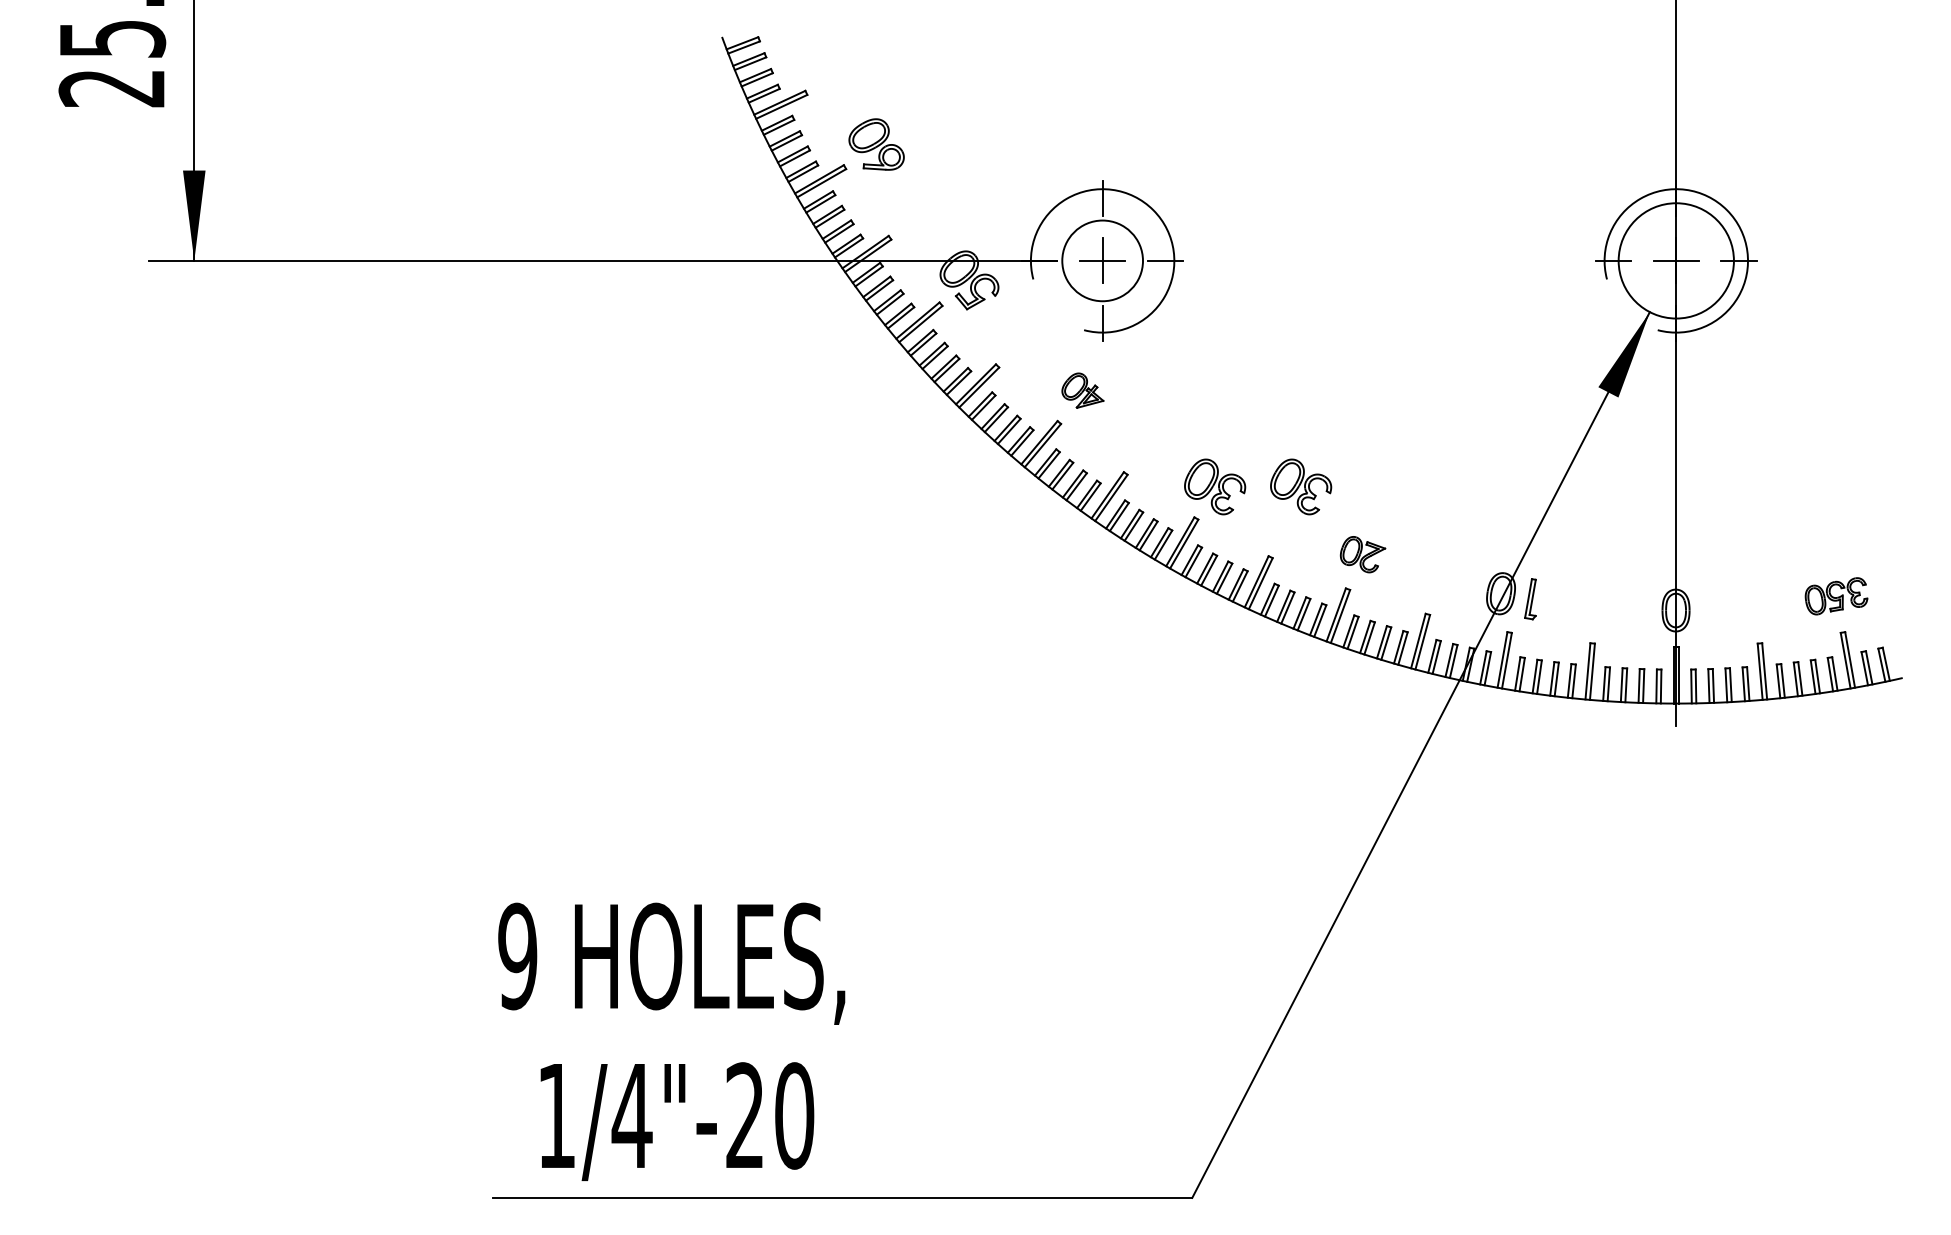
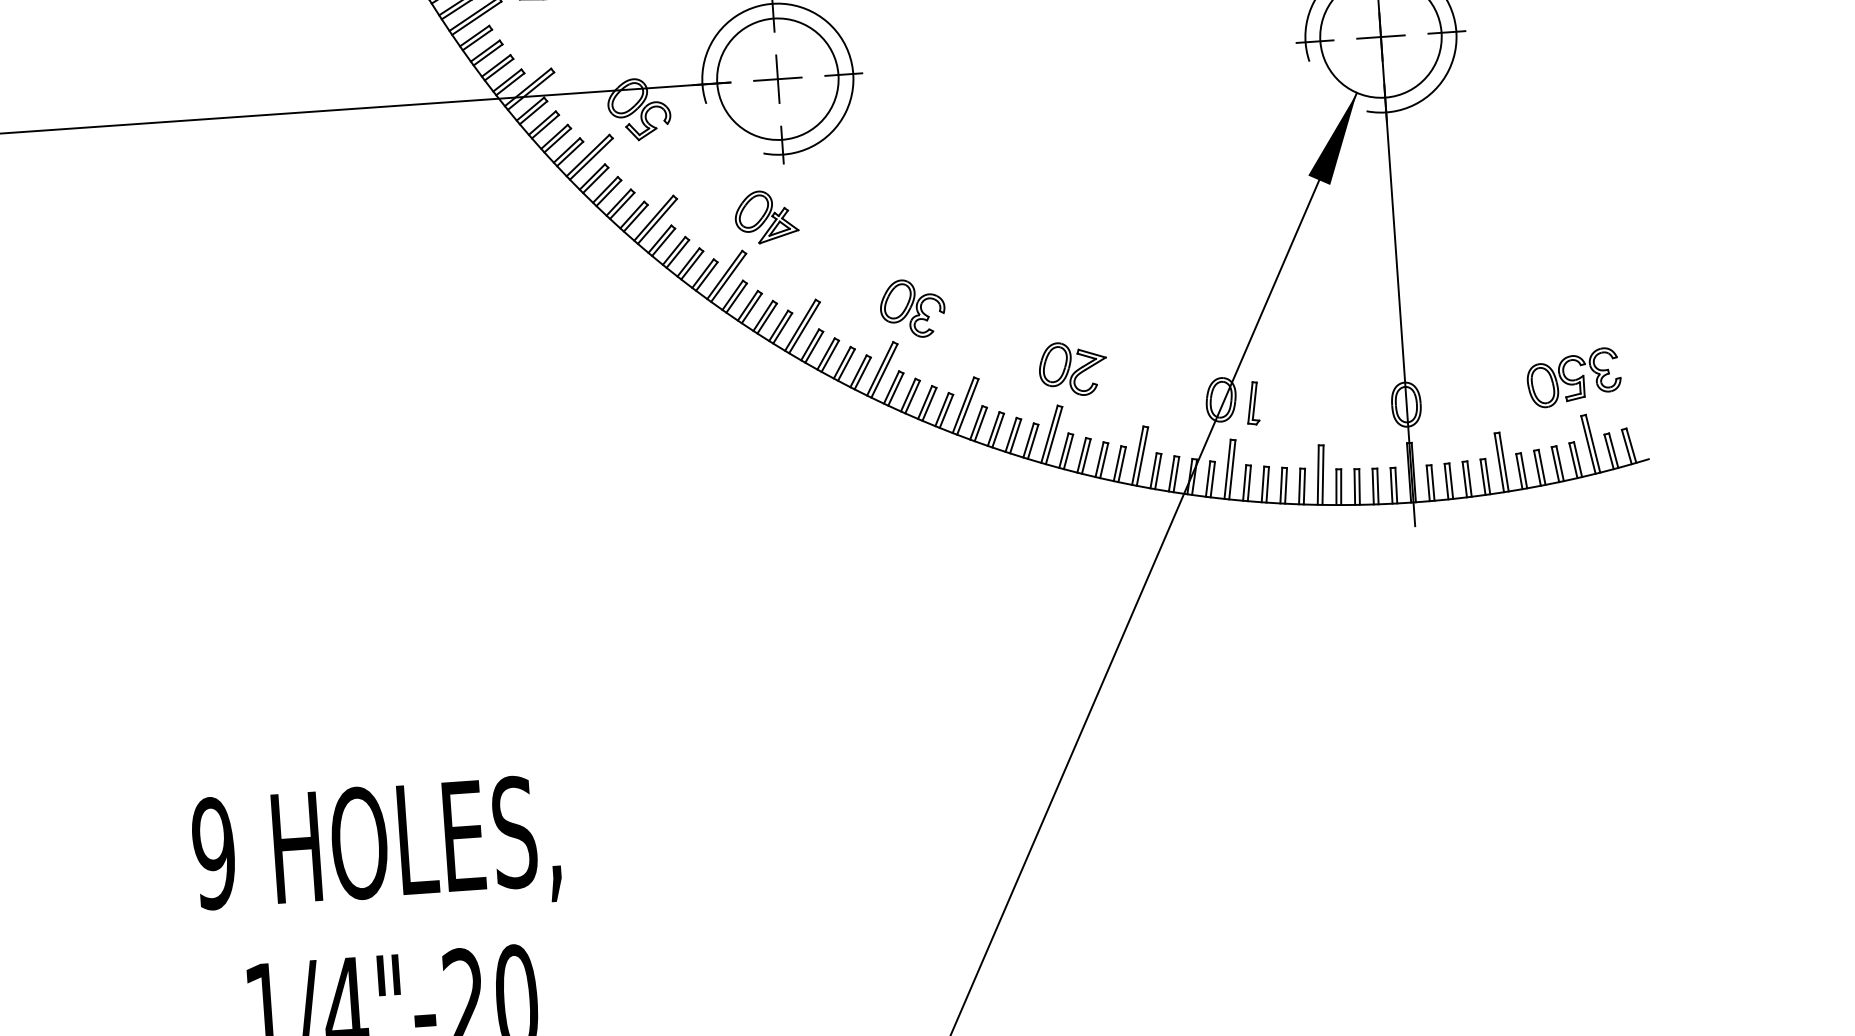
circle: (1102, 260) -> (777, 78), size x1.43
part: (1082, 390) -> (766, 216), size x1.43
part: (1301, 486) -> (1003, 301), removed
part: (1362, 554) -> (1072, 368), size x1.43
part: (1836, 596) -> (1574, 378), size x1.43

